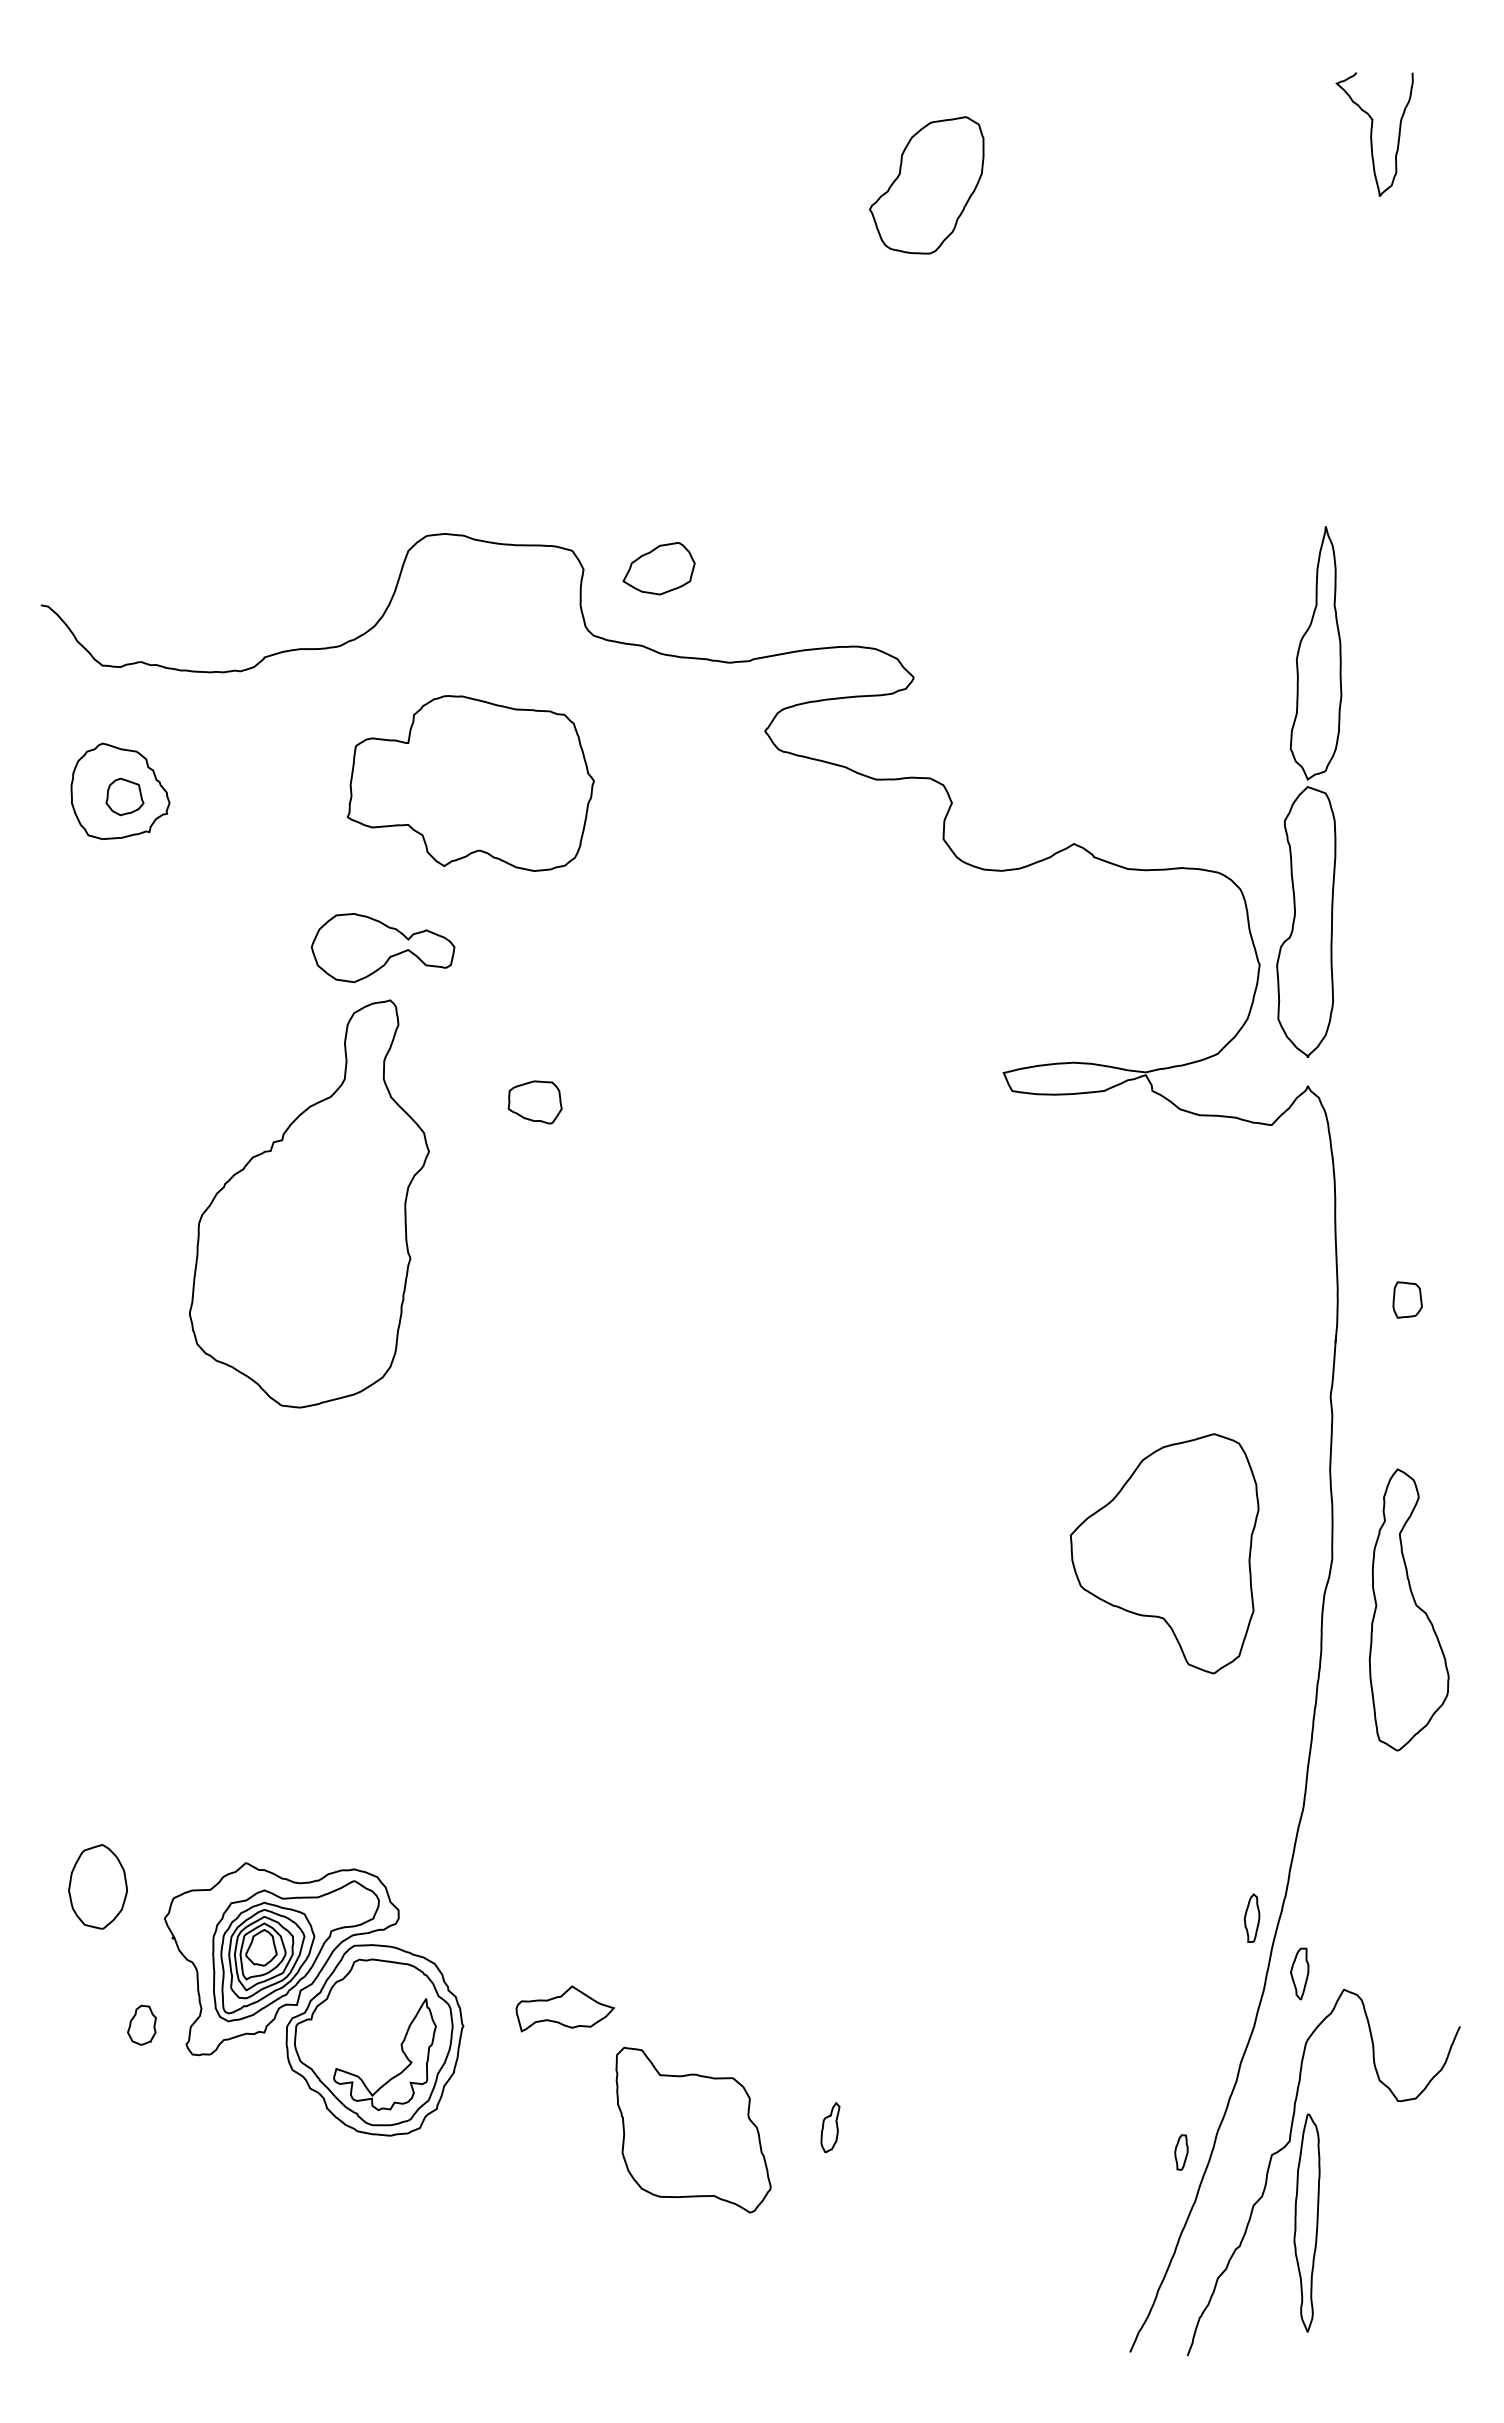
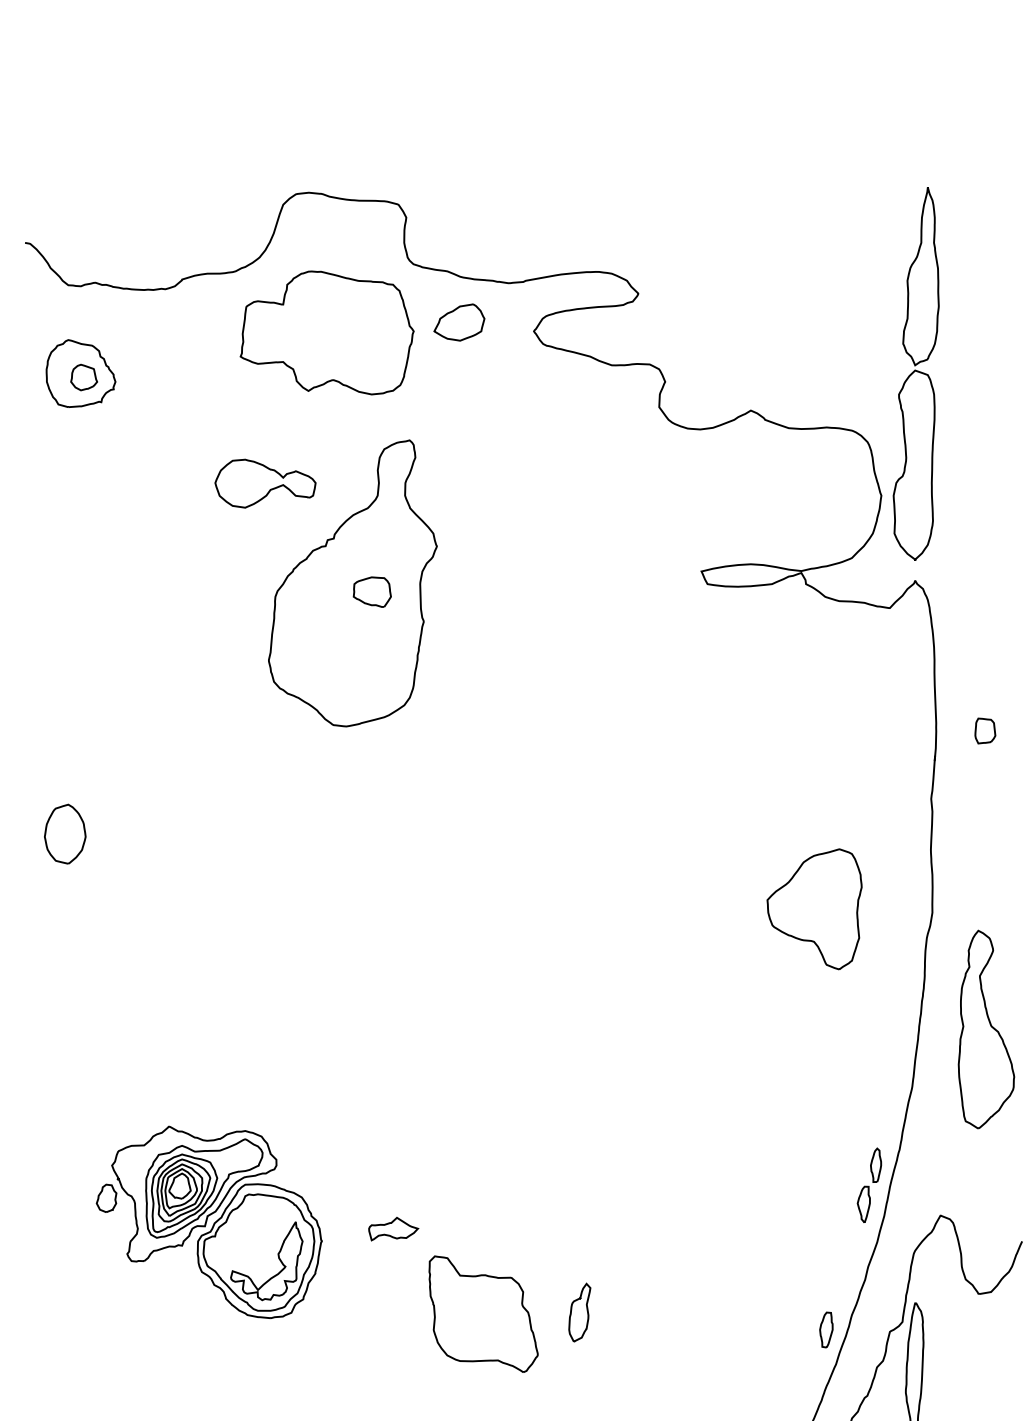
part: (658, 568) -> (459, 322), moved
part: (470, 783) -> (326, 332), moved
part: (309, 1203) -> (352, 583), moved
part: (1164, 1553) -> (814, 909), size x0.71
part: (1408, 1609) -> (985, 1029), moved
part: (97, 1886) -> (64, 833), moved
part: (1299, 1973) -> (863, 1204), moved
part: (565, 2008) -> (393, 1228), size x0.71
part: (141, 2024) -> (106, 1197), moved
part: (830, 2127) -> (579, 1312), size x1.67
part: (1181, 2152) -> (826, 1329), size x1.43

